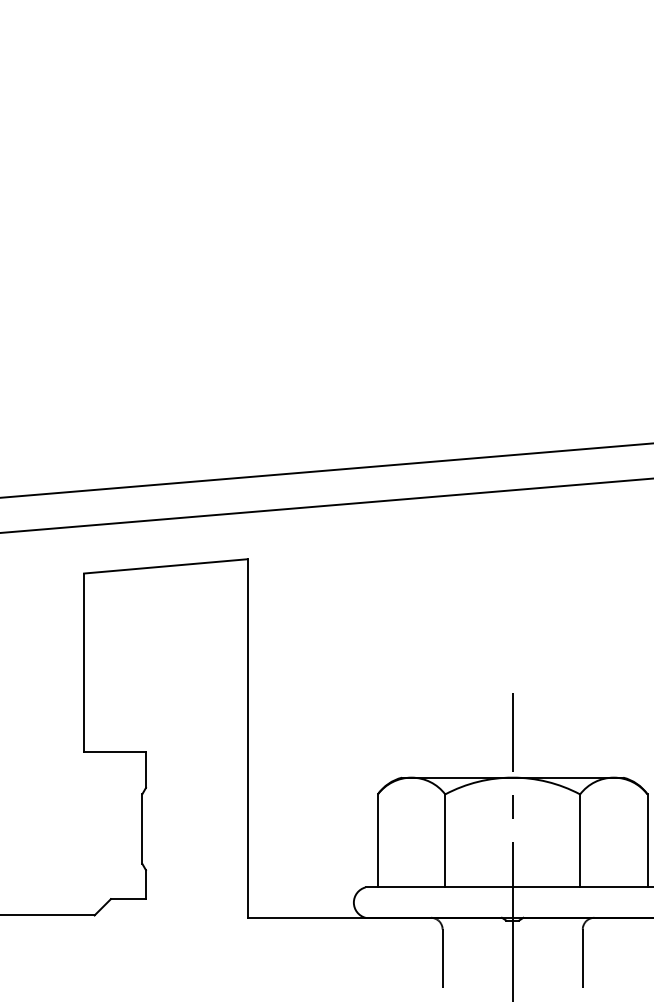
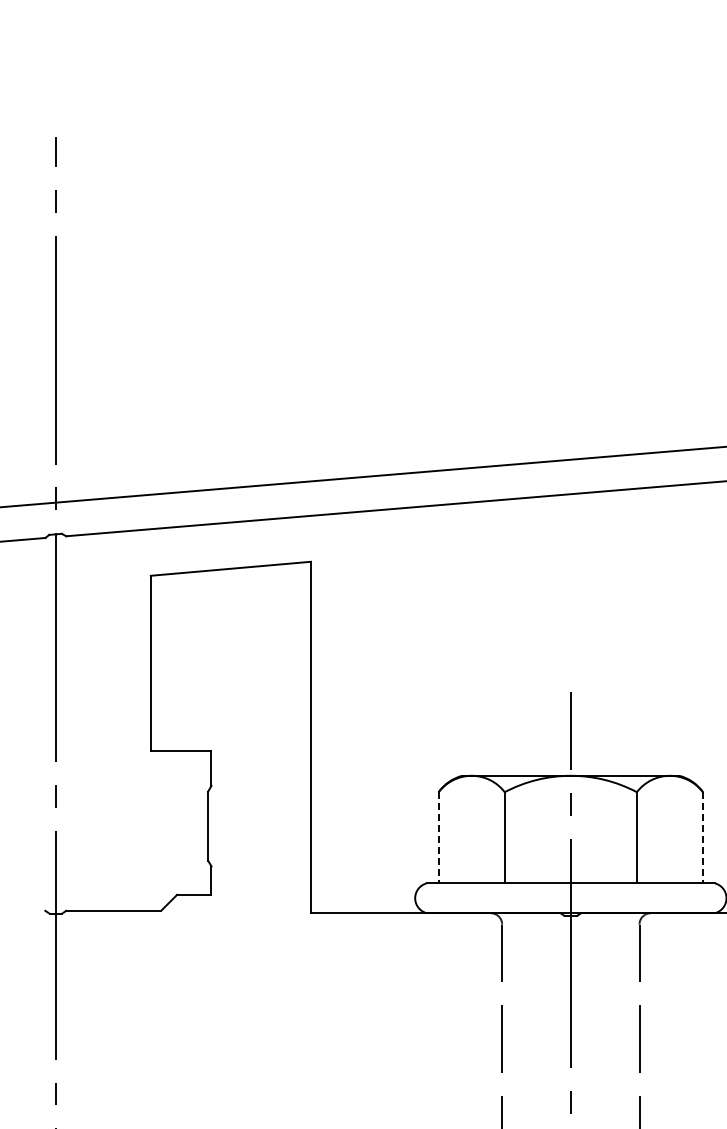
line: (377, 840) -> (438, 837), solid -> dashed
line: (647, 840) -> (702, 837), solid -> dashed

